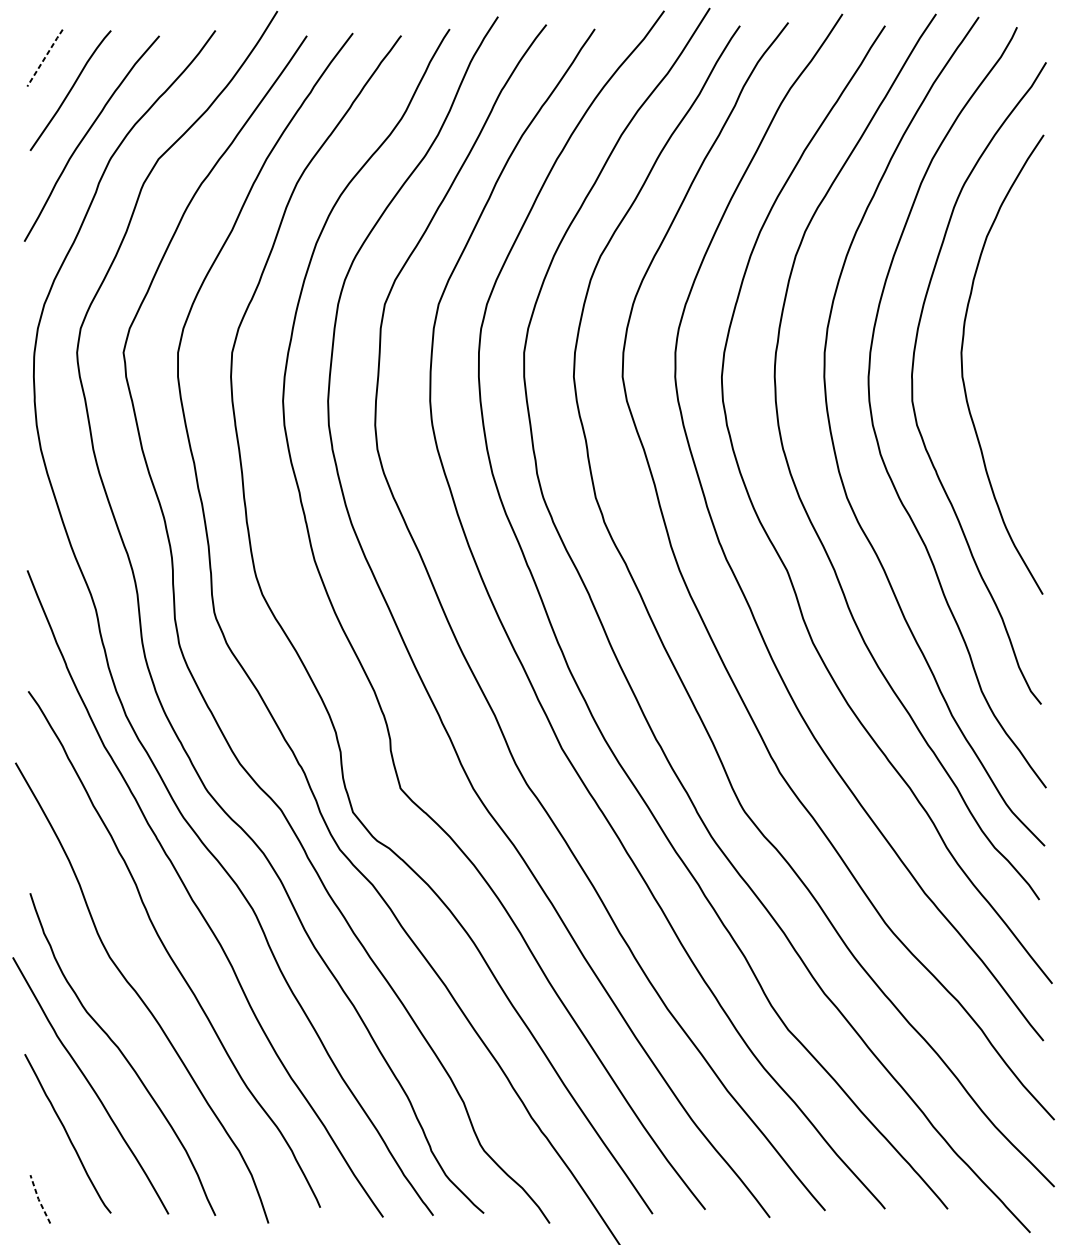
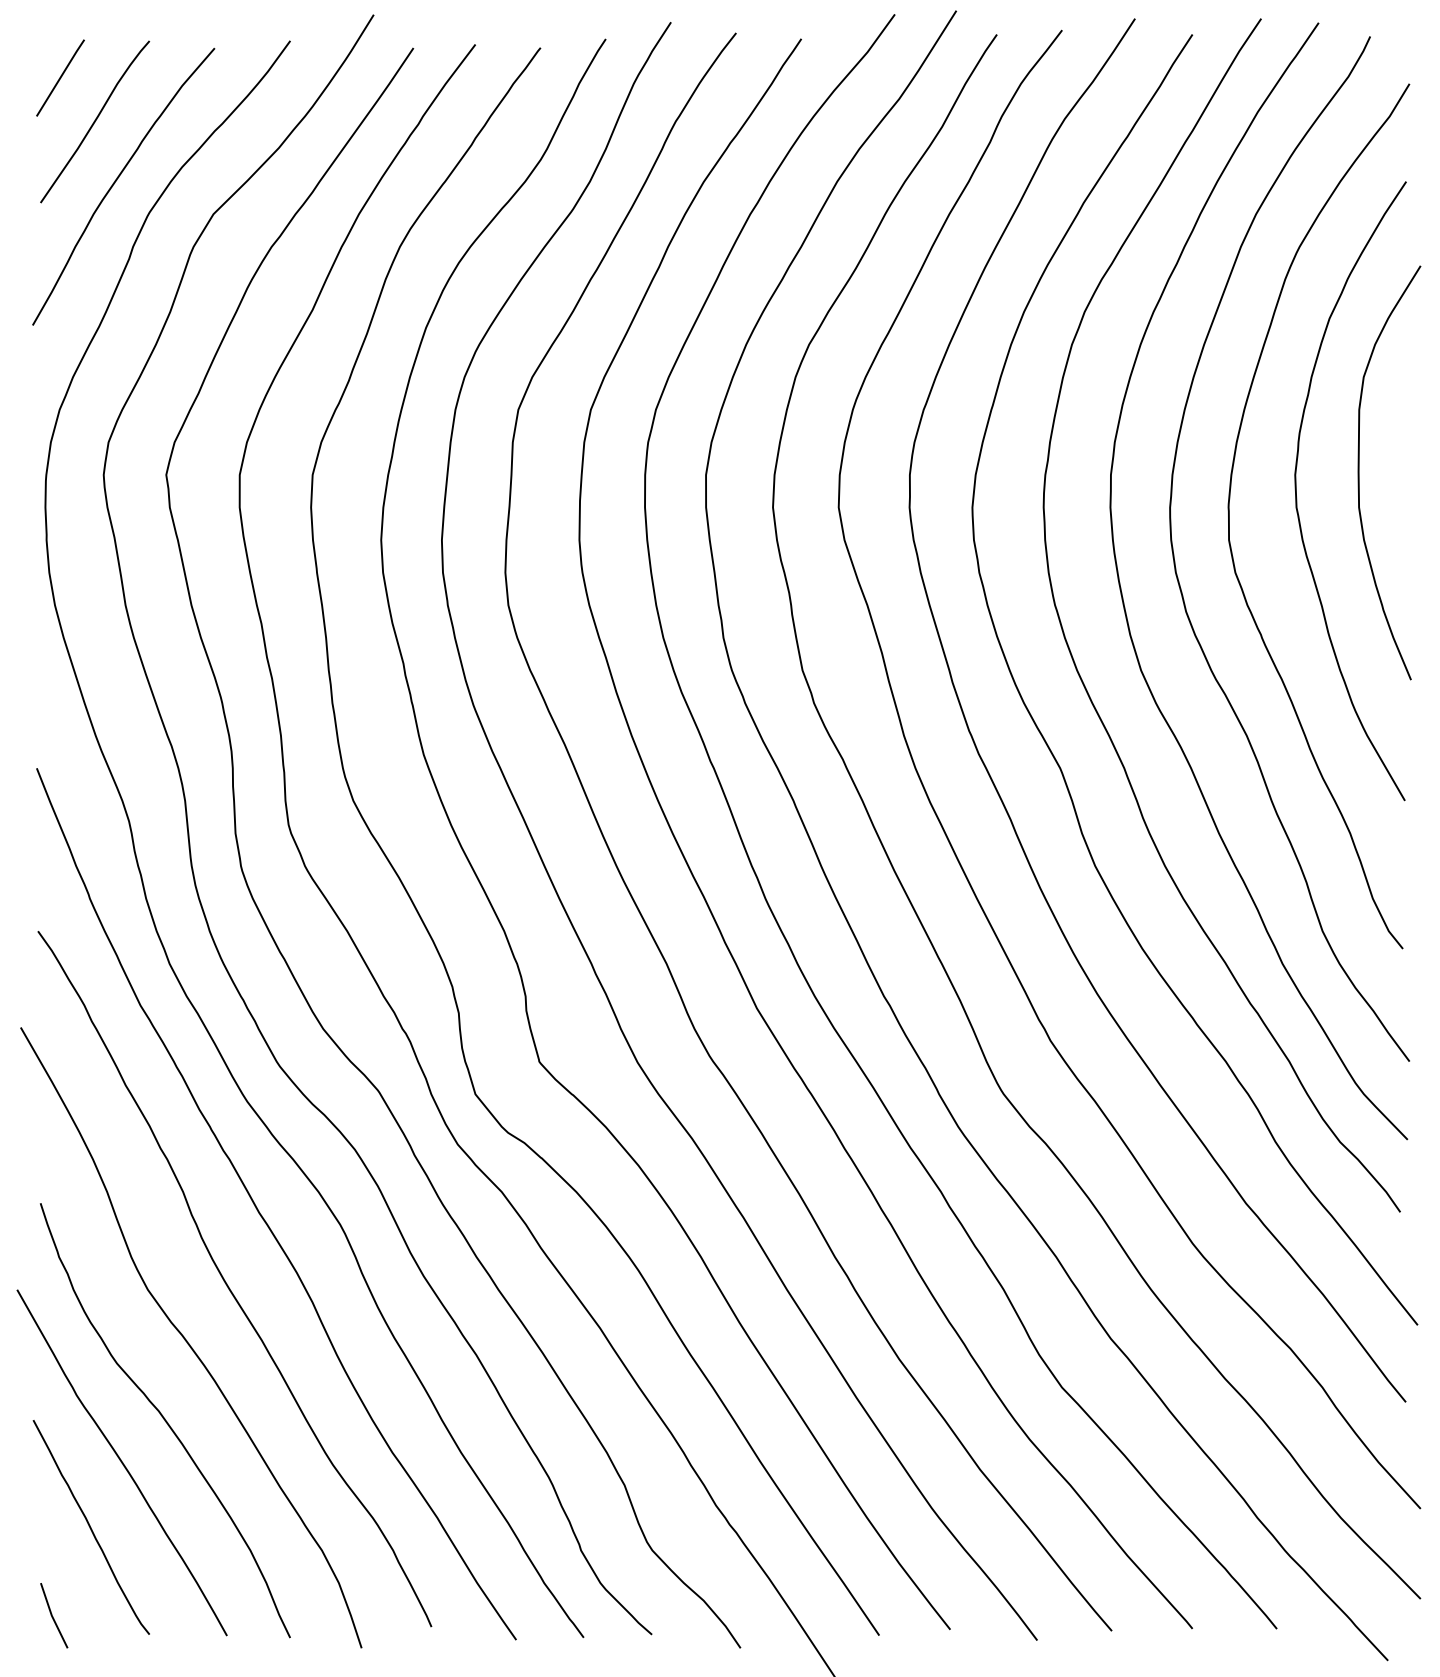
line: (45, 57) -> (60, 77), dashed -> solid
curve: (1009, 350) -> (1359, 472), added
line: (38, 1199) -> (51, 1615), dashed -> solid

